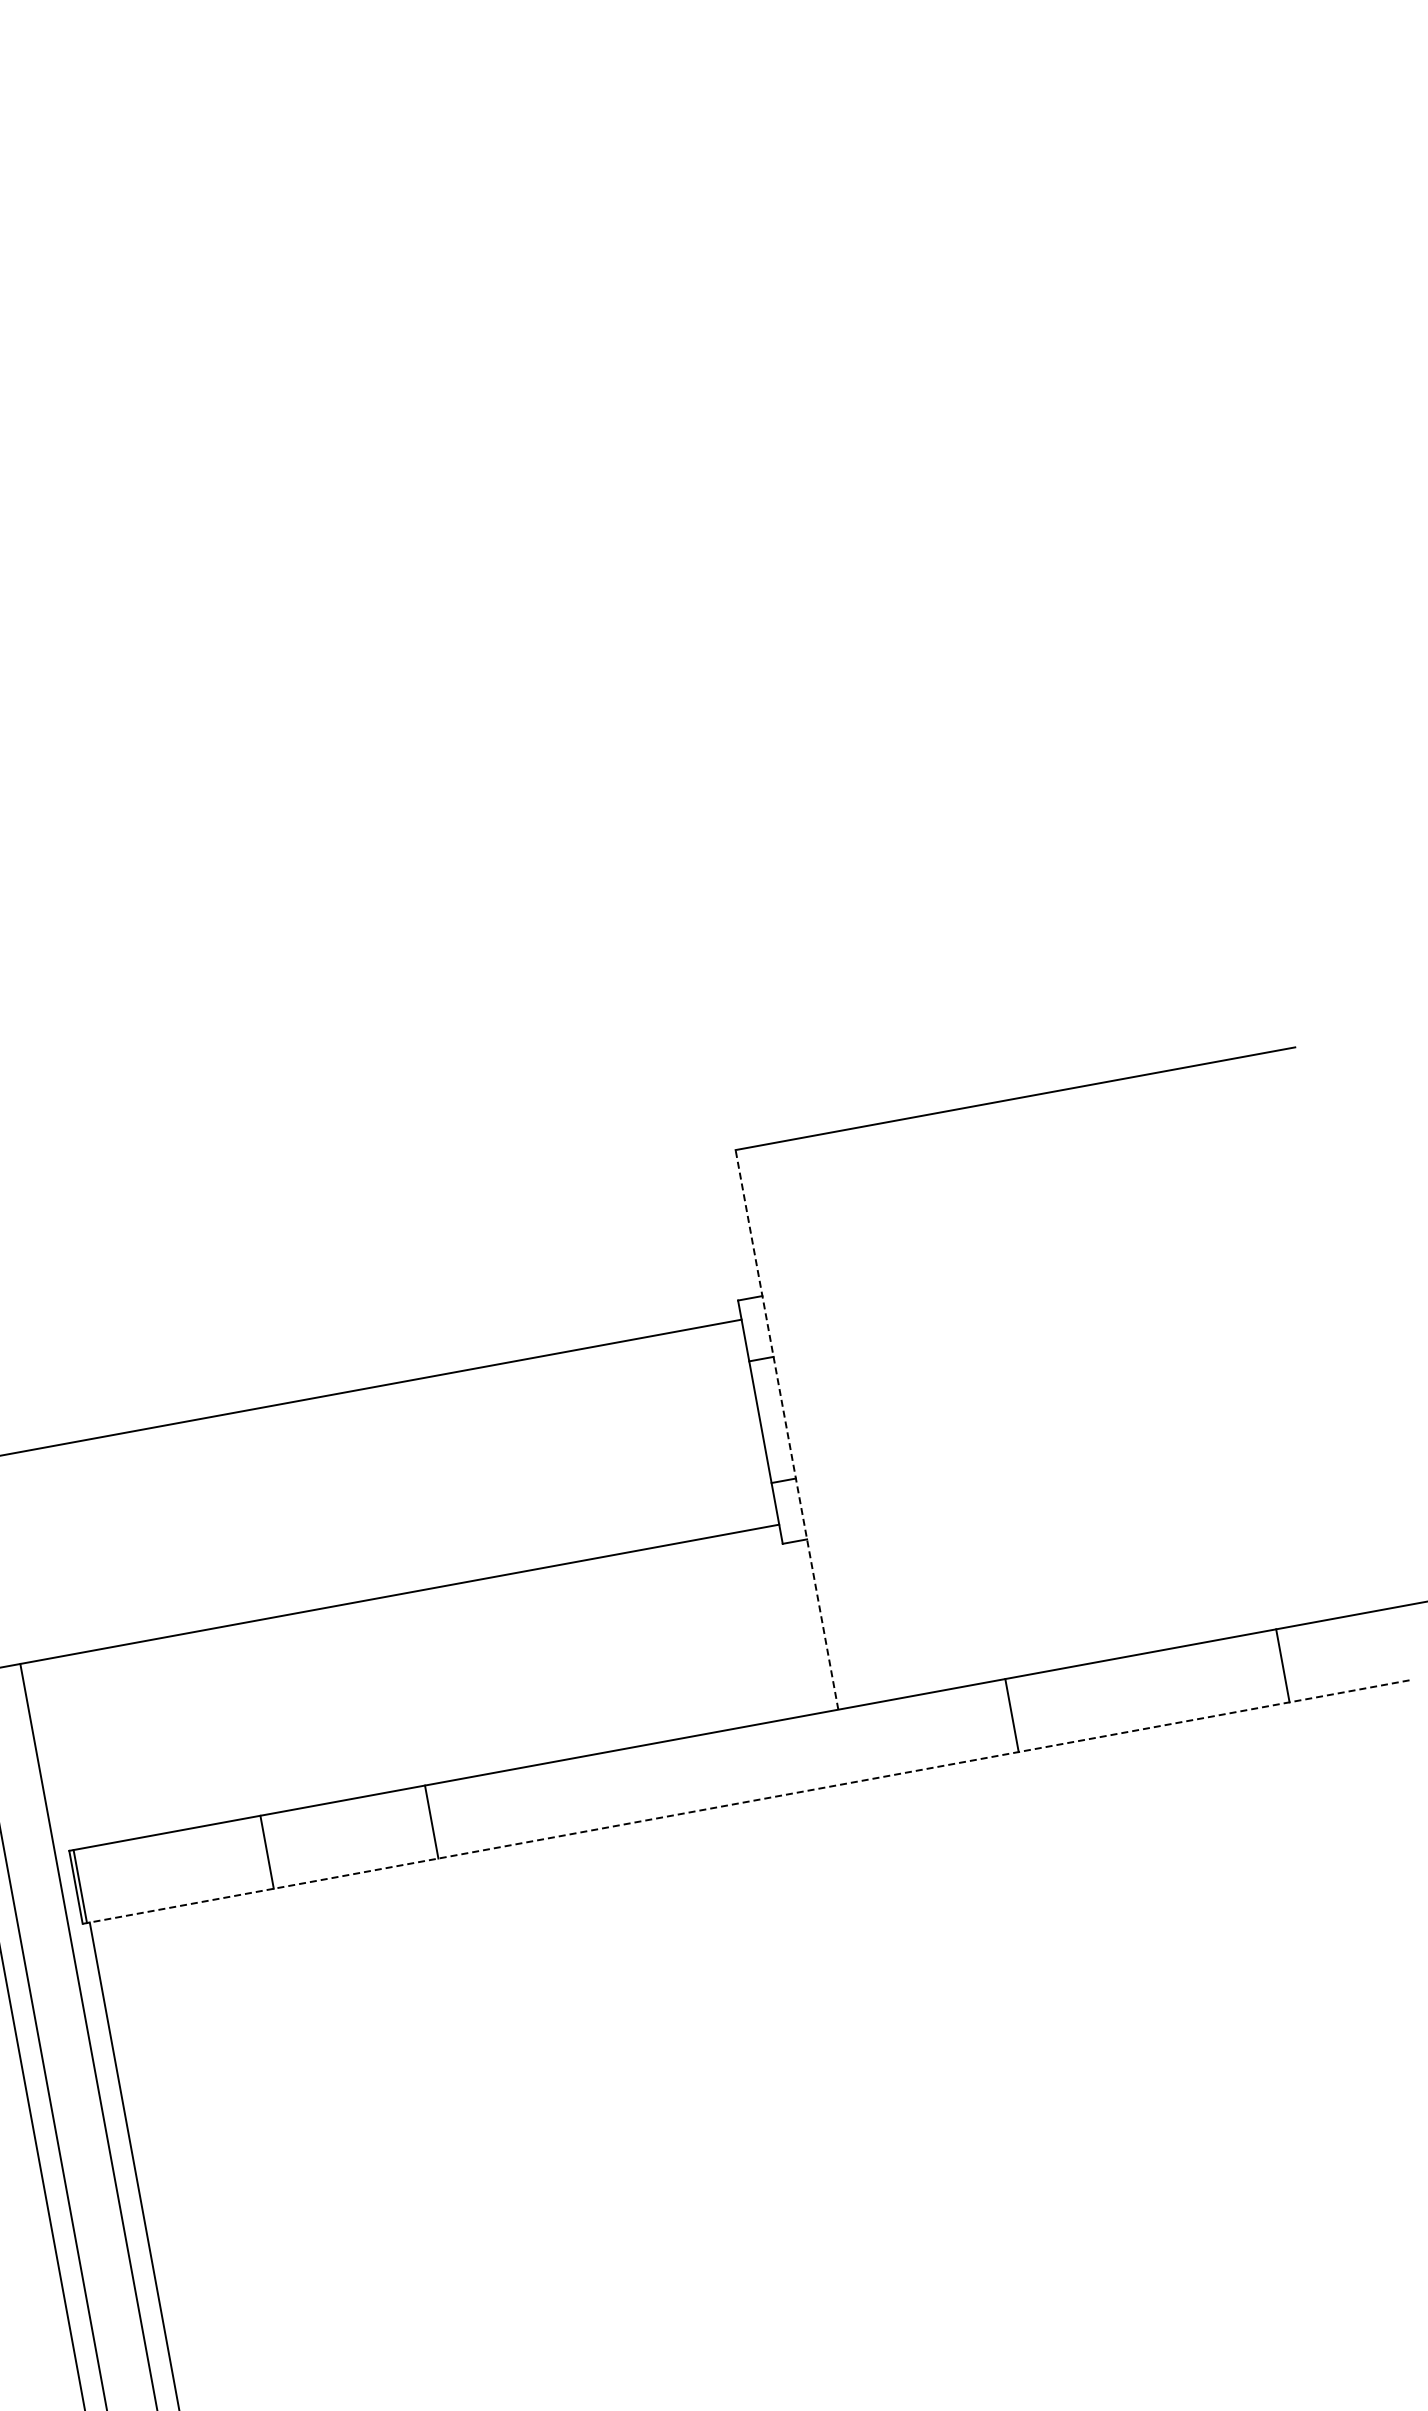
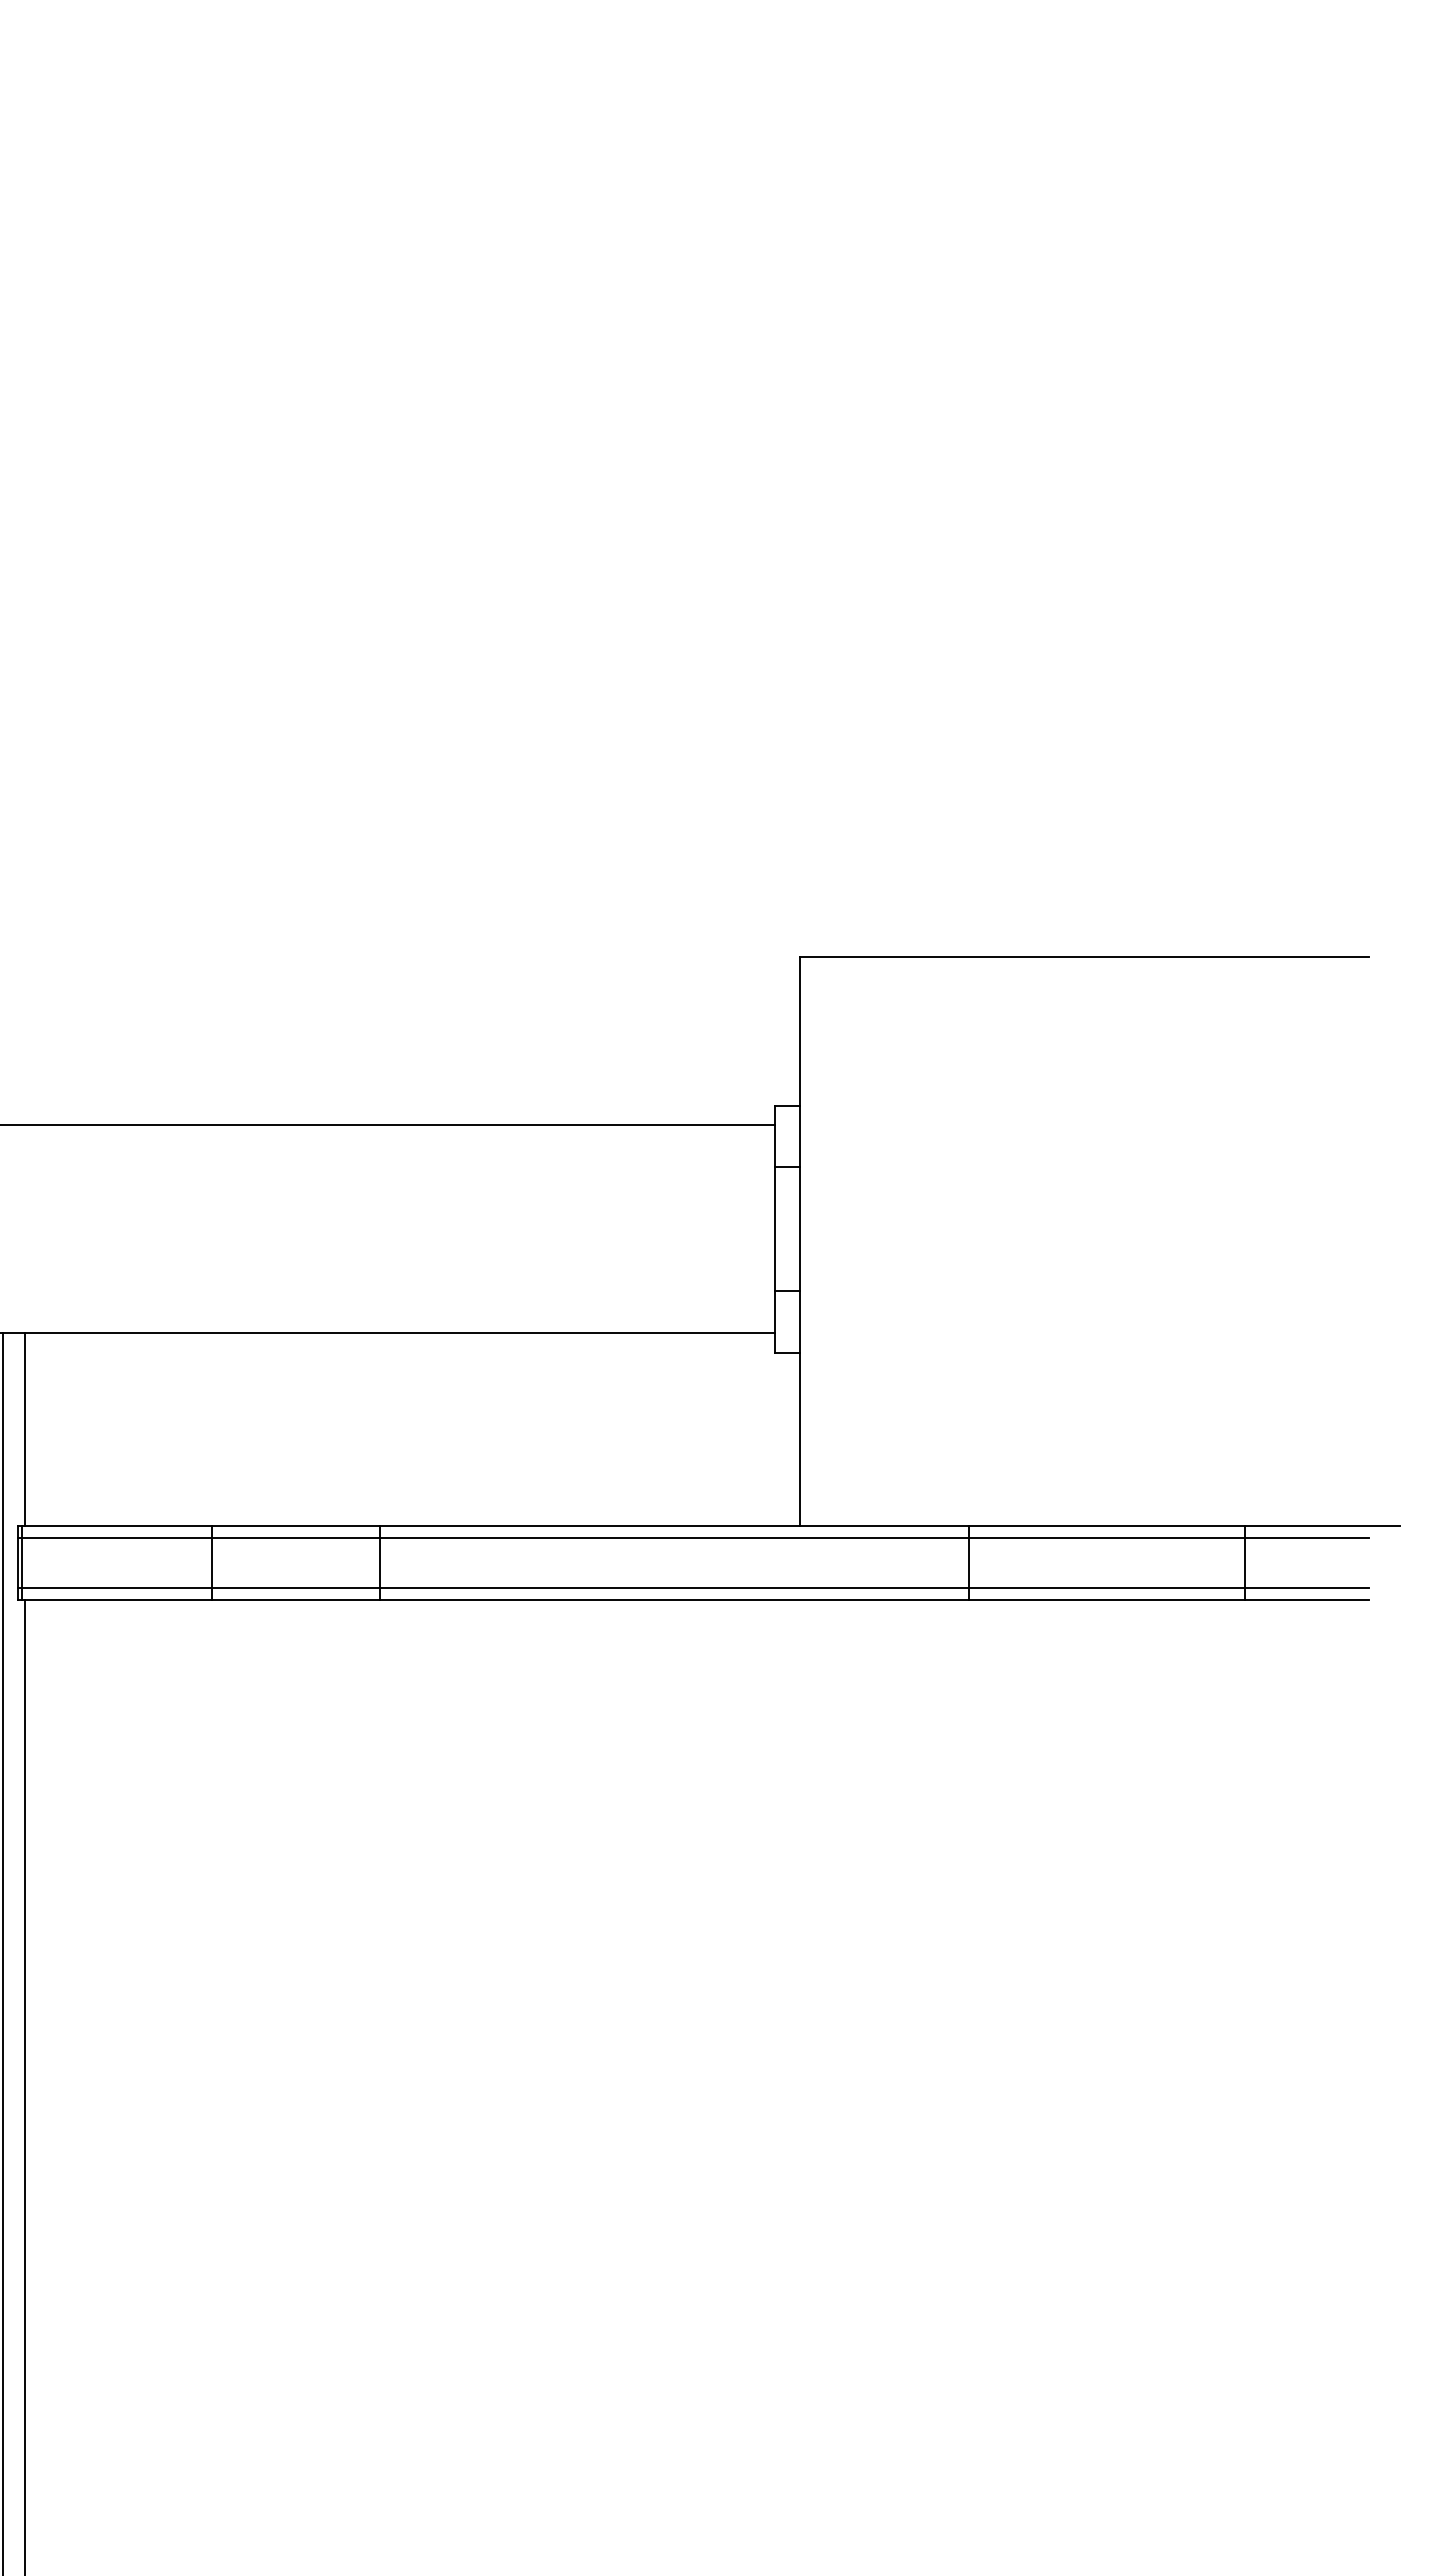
line: (786, 1429) -> (799, 1241), dashed -> solid
line: (735, 1741) -> (692, 1538), added
line: (59, 1754) -> (25, 1429), added
line: (743, 1789) -> (692, 1587), added
line: (747, 1802) -> (693, 1600), dashed -> solid

